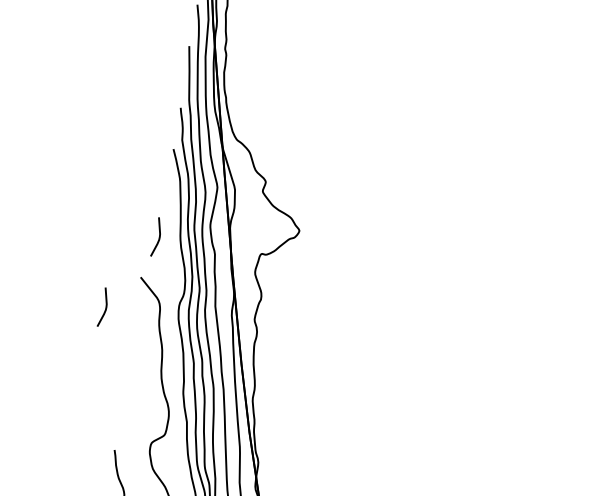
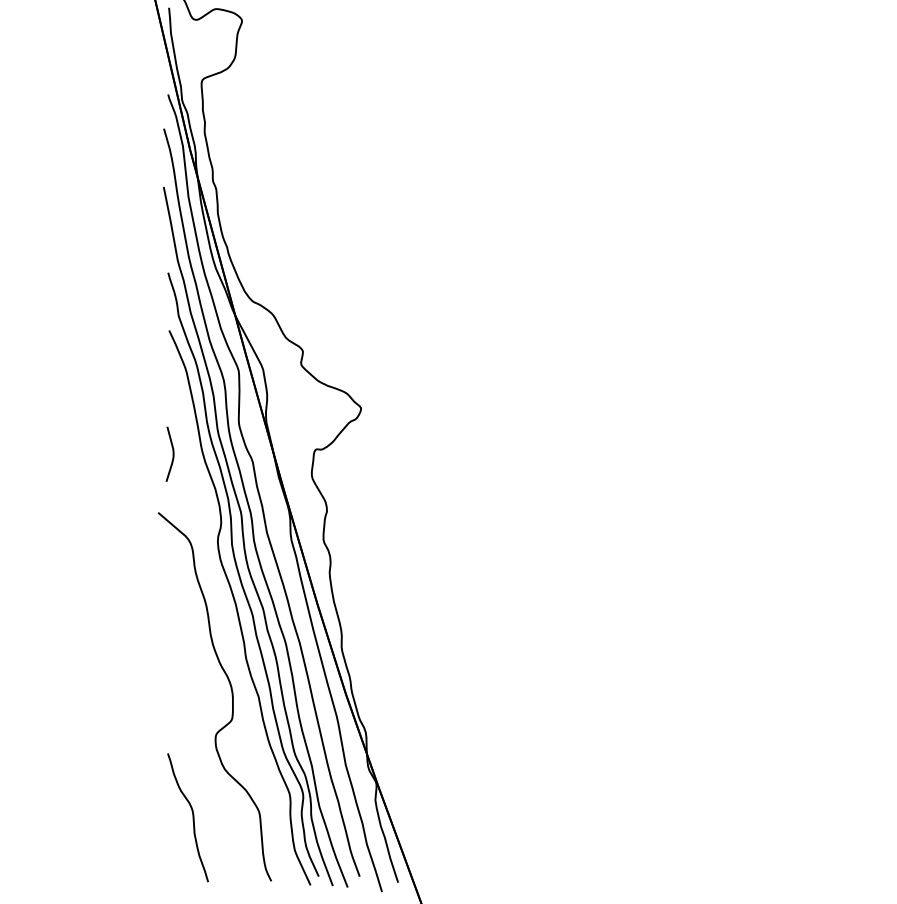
curve: (105, 307) -> (118, 562), removed

